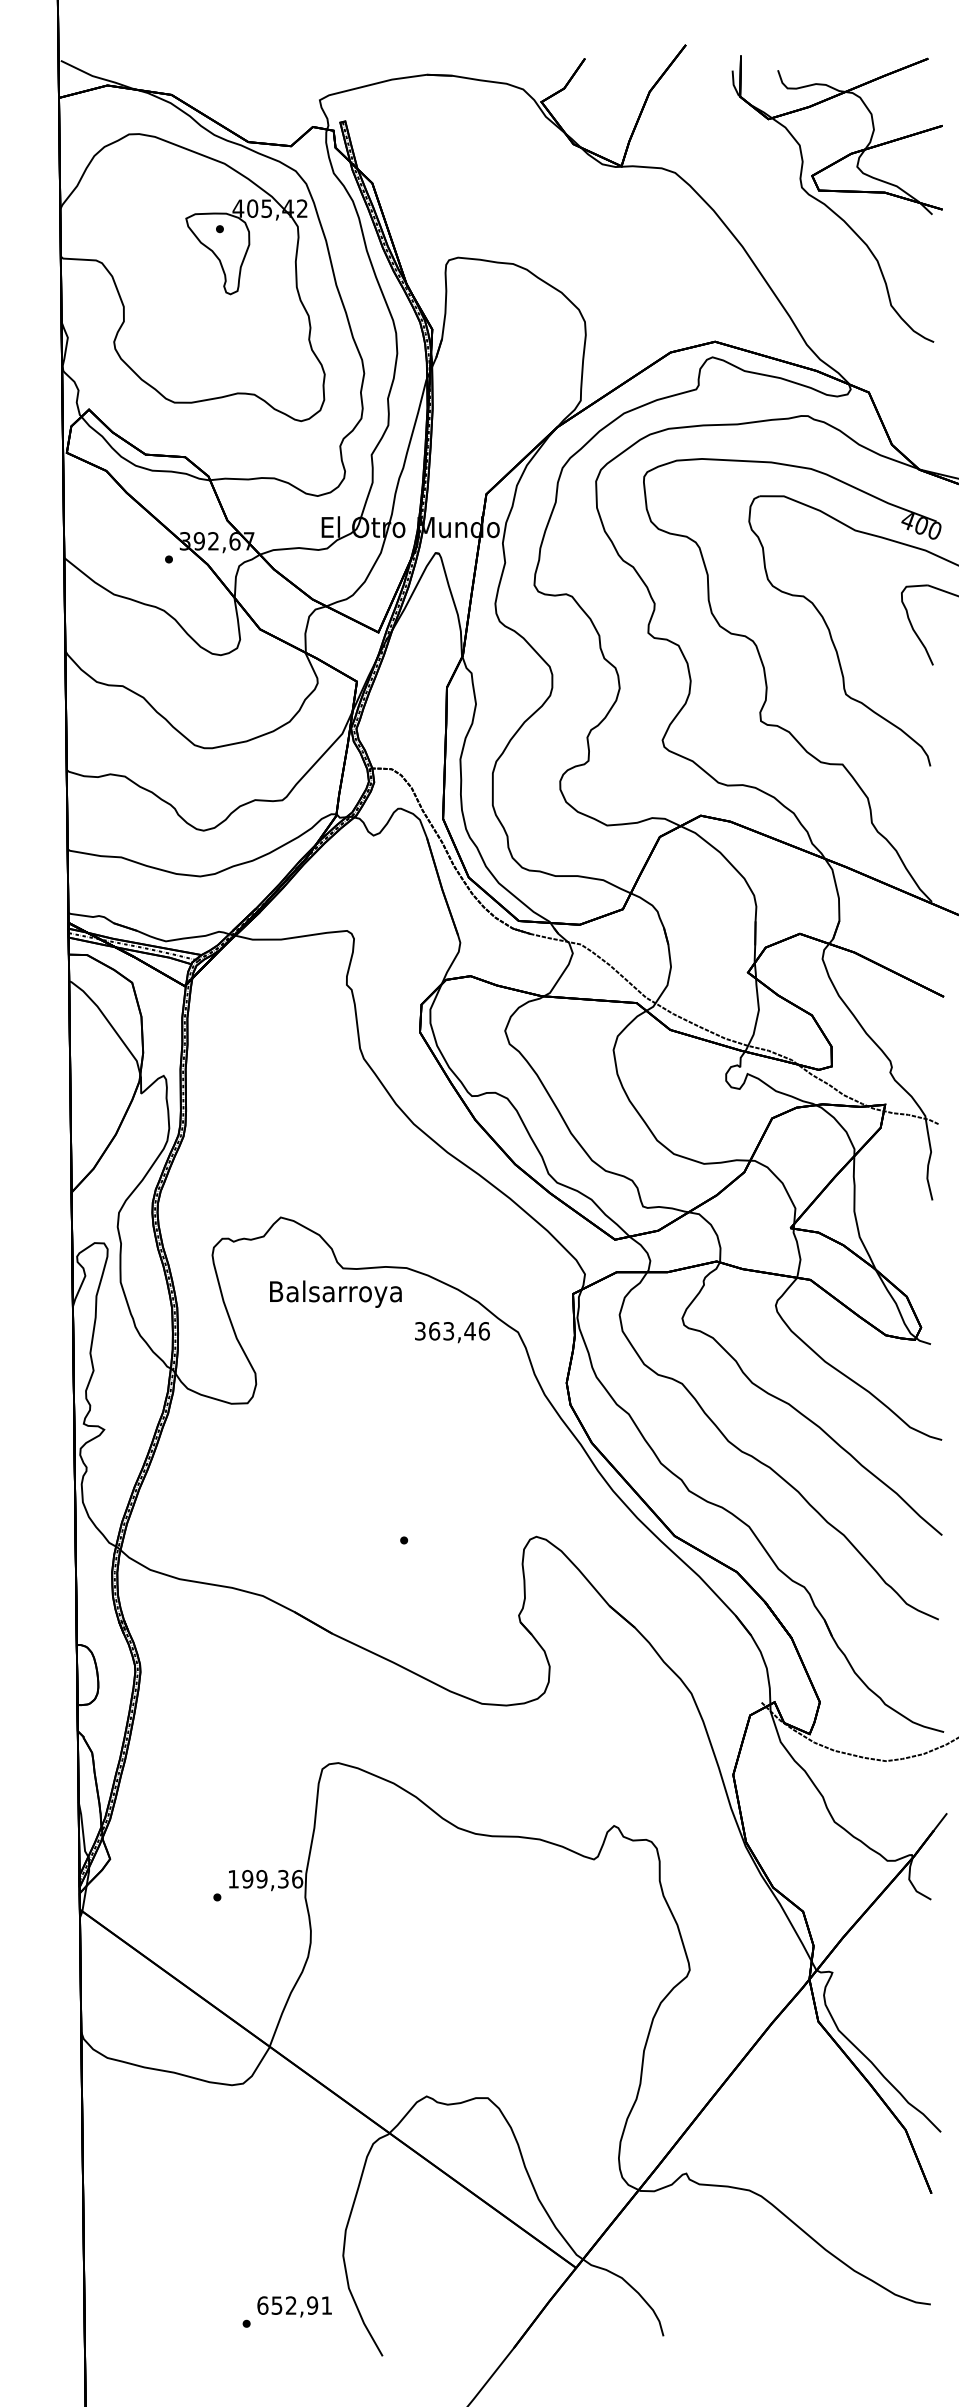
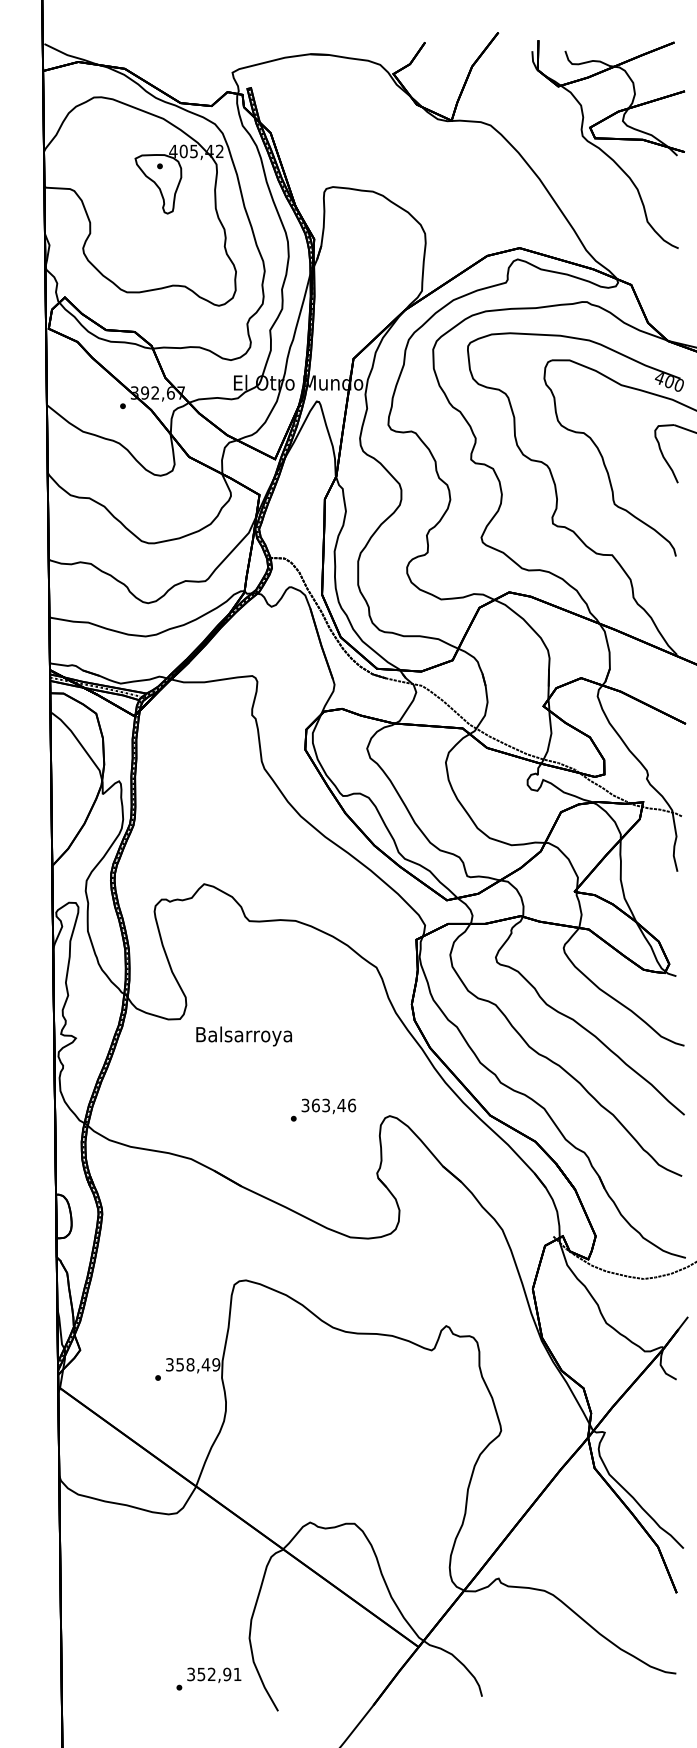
text: (335, 1293) -> (243, 1035), moved
text: (452, 1332) -> (328, 1106), moved
text: (265, 1878) -> (193, 1364), 199,36 -> 358,49
text: (262, 2305) -> (190, 1674), 652,91 -> 352,91

